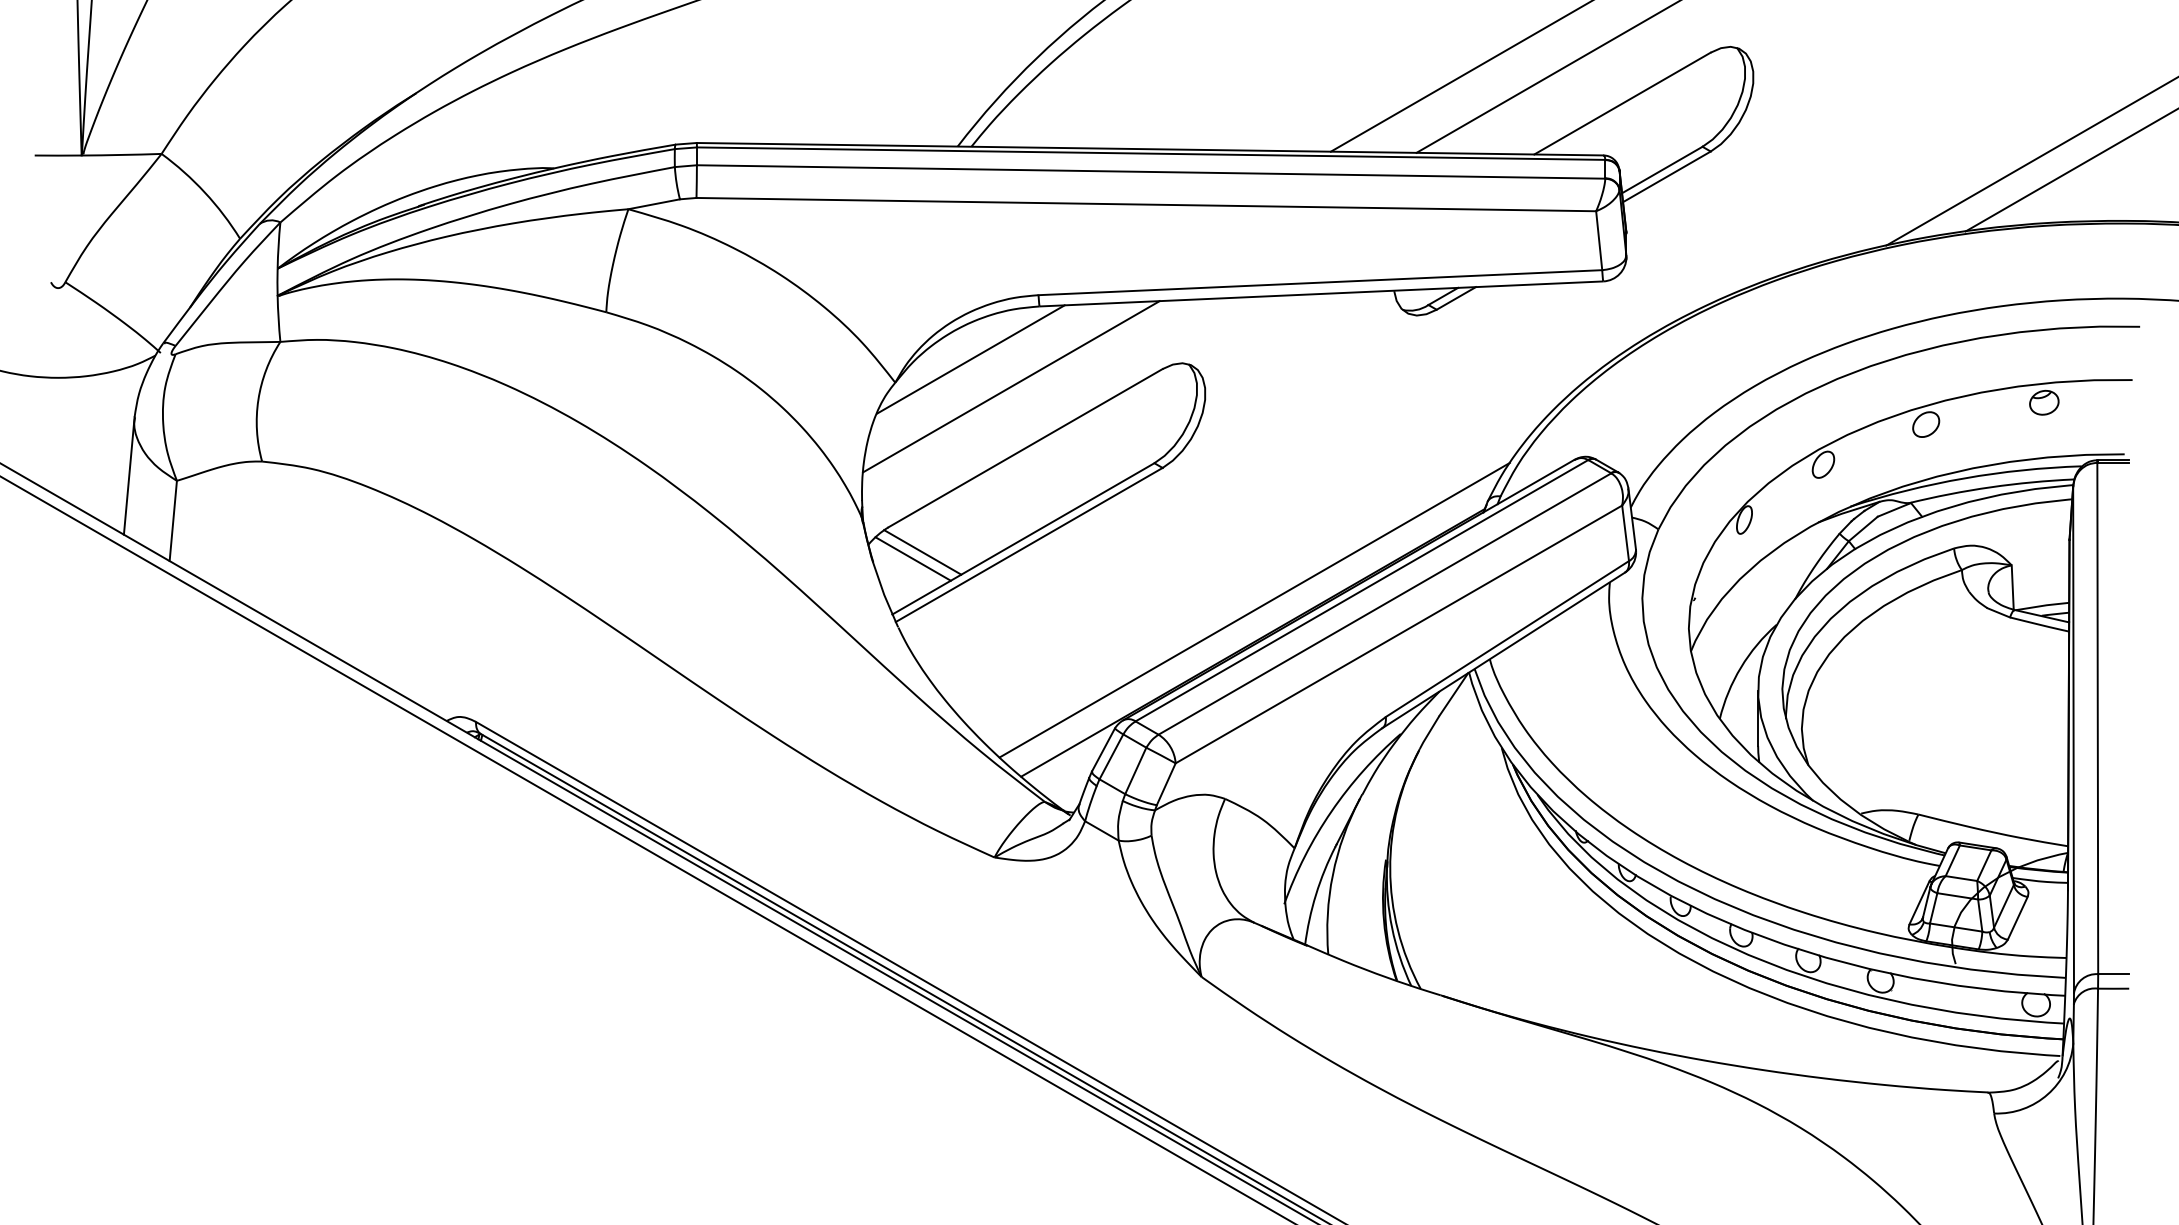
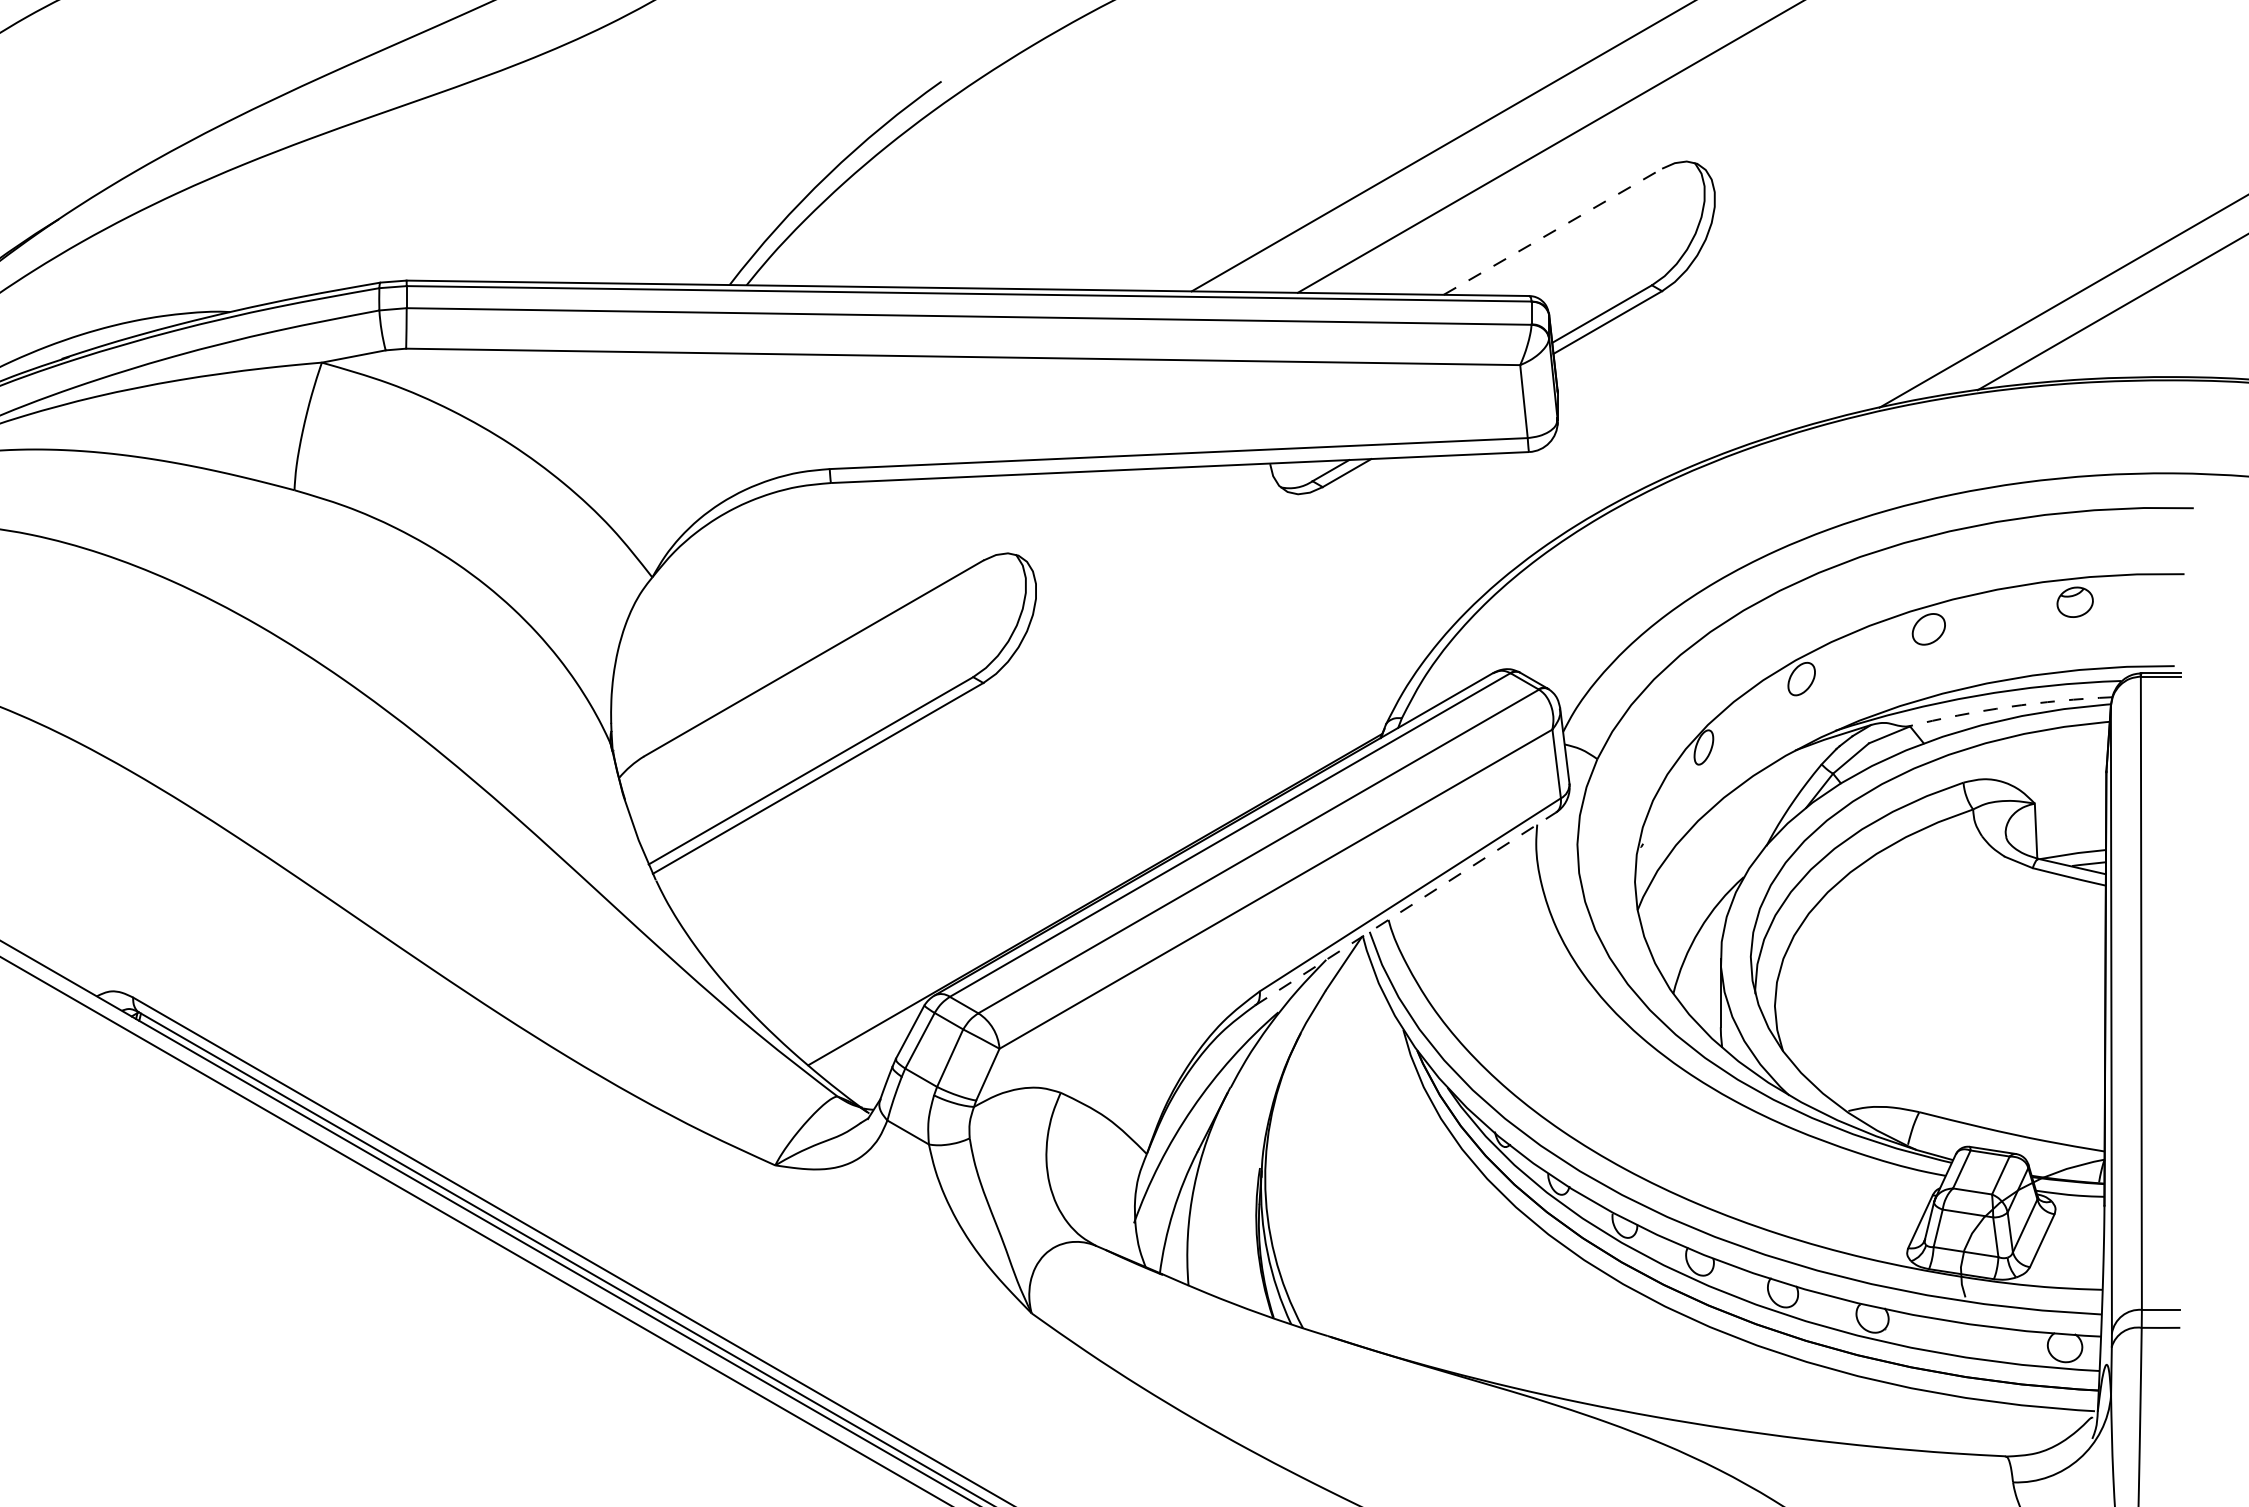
line: (1622, 103) -> (1552, 231), solid -> dashed
line: (970, 359) -> (745, 548), removed
line: (1011, 386) -> (796, 582), removed
arc: (1990, 487) -> (2008, 707), solid -> dashed
line: (922, 552) -> (686, 787), removed
line: (912, 558) -> (673, 795), removed
line: (1254, 609) -> (1097, 858), removed
line: (1503, 650) -> (1405, 909), solid -> dashed

